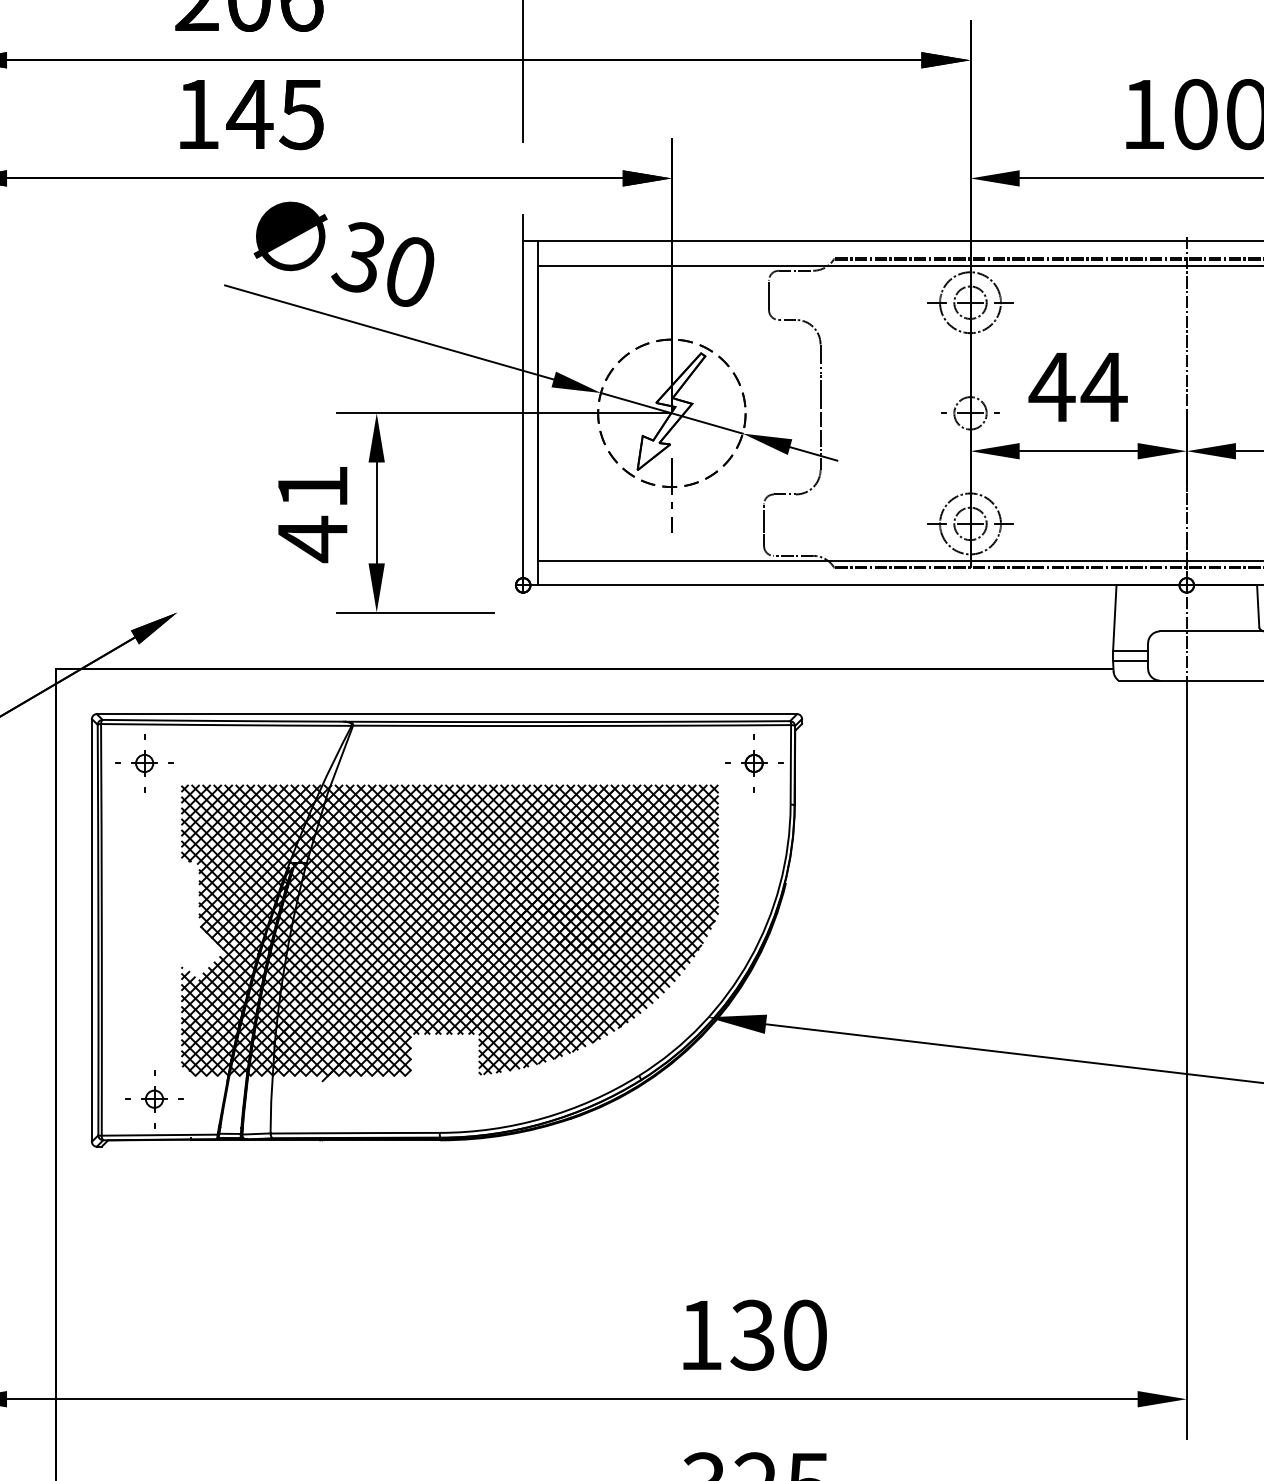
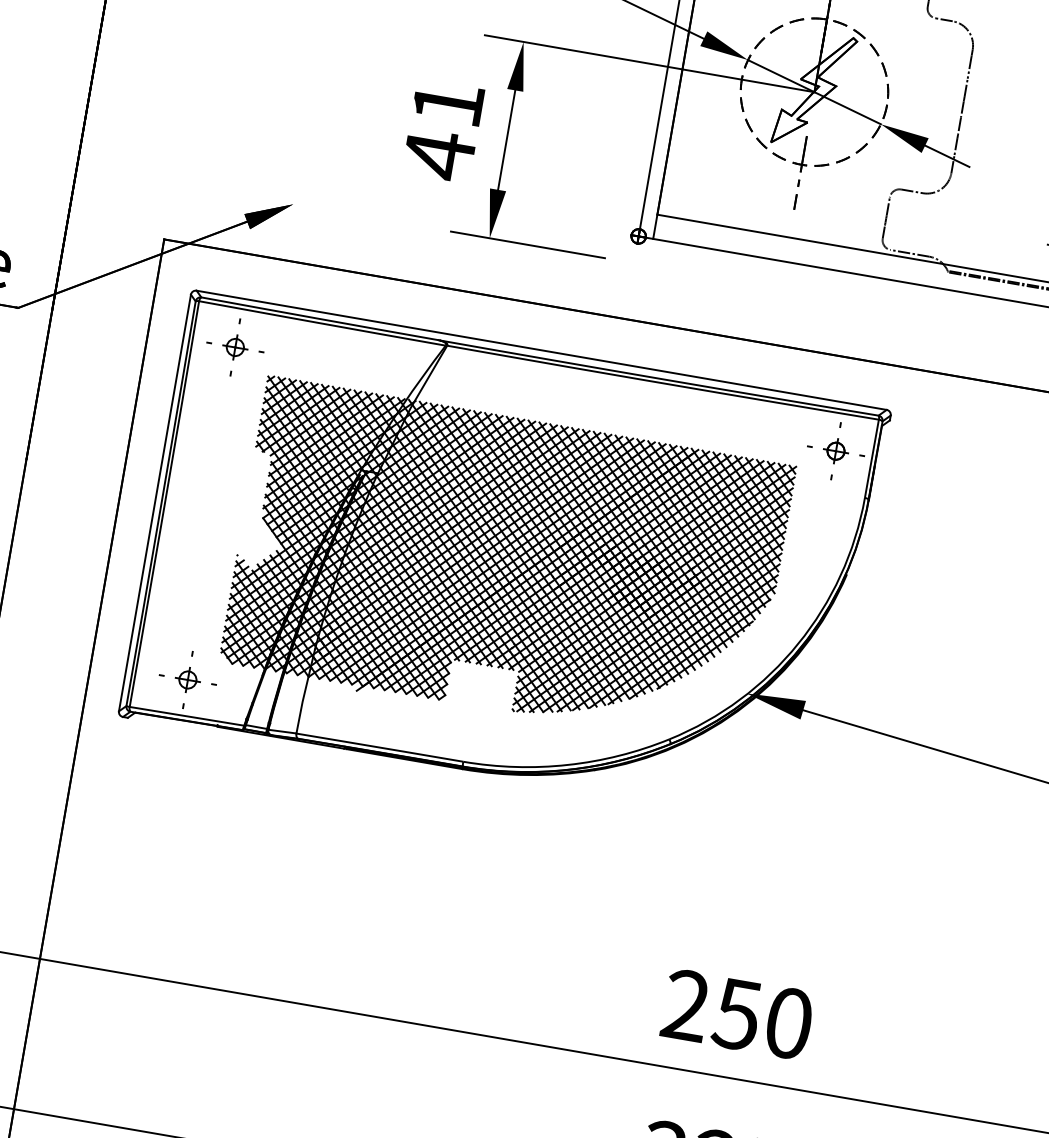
text: (726, 1334) -> (711, 1009), 130 -> 250

